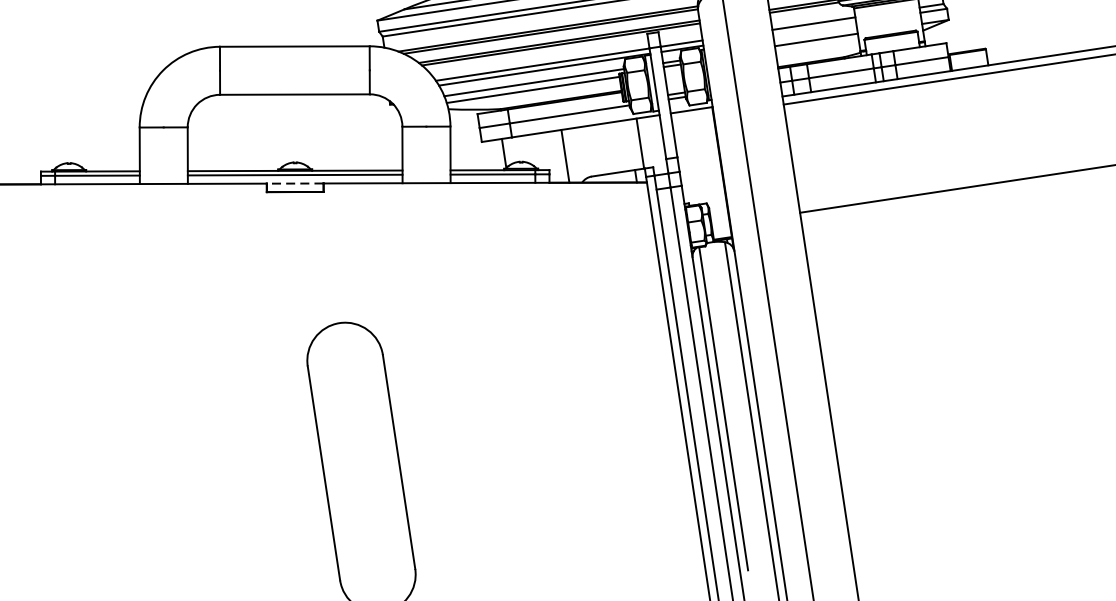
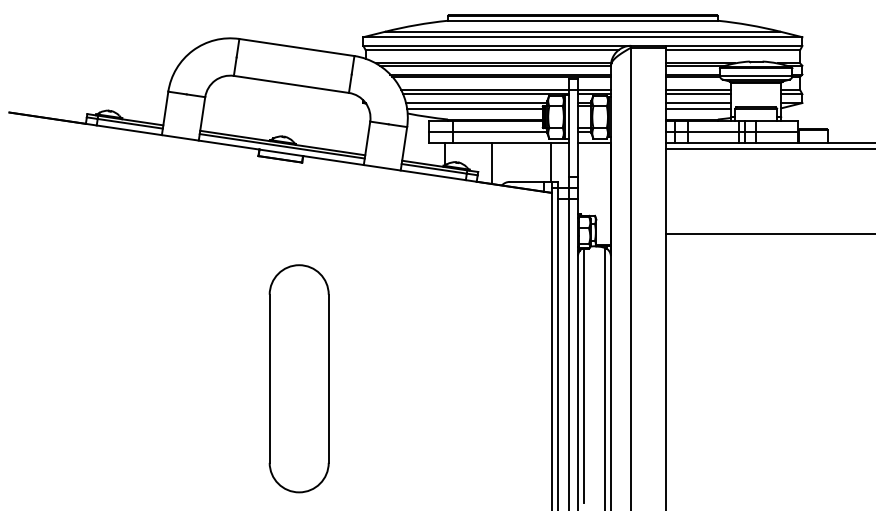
line: (813, 29) -> (697, 94), added
line: (816, 47) -> (697, 108), added
line: (295, 183) -> (281, 152), dashed -> solid

